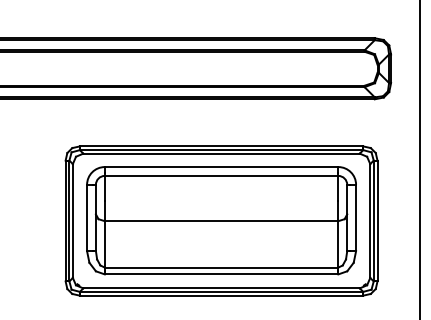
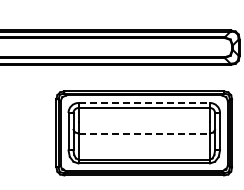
line: (221, 167) -> (144, 103), solid -> dashed
line: (221, 221) -> (144, 133), solid -> dashed

